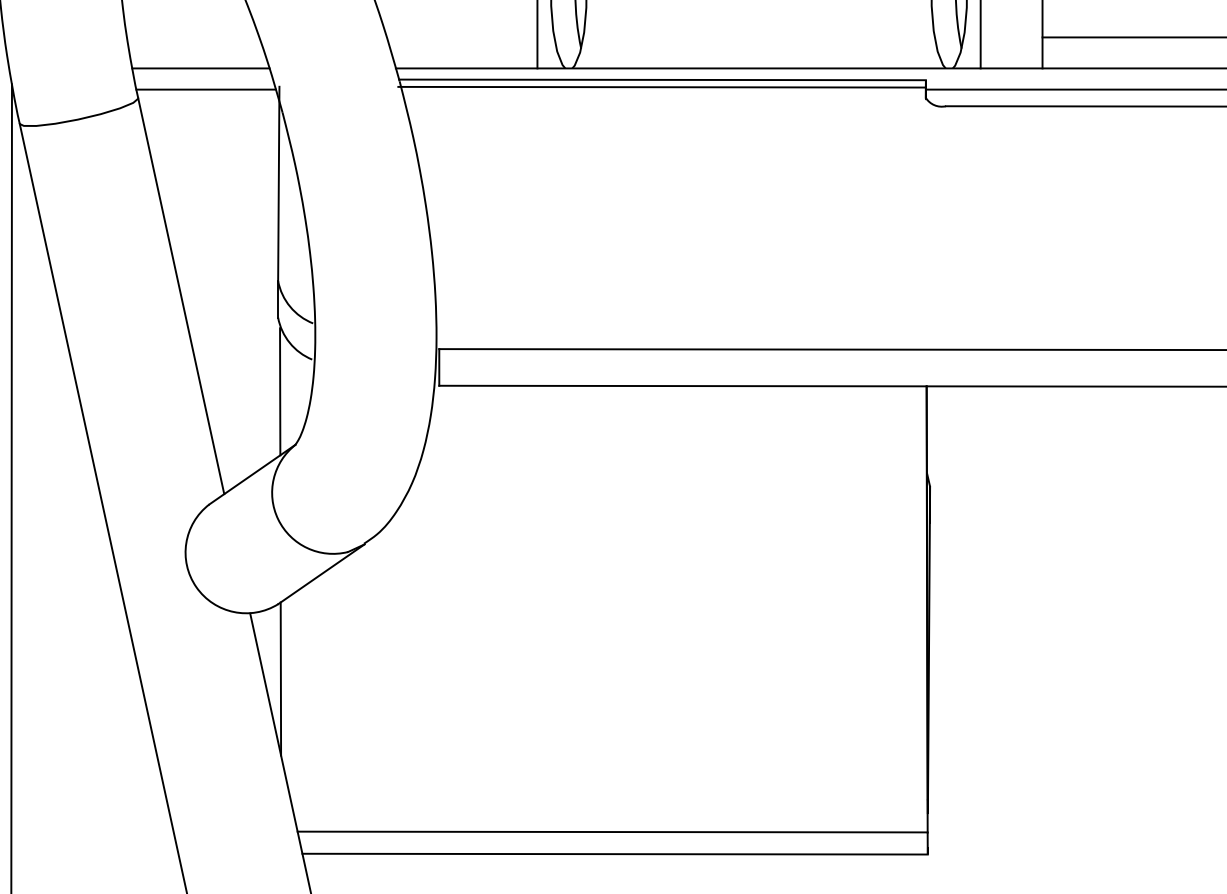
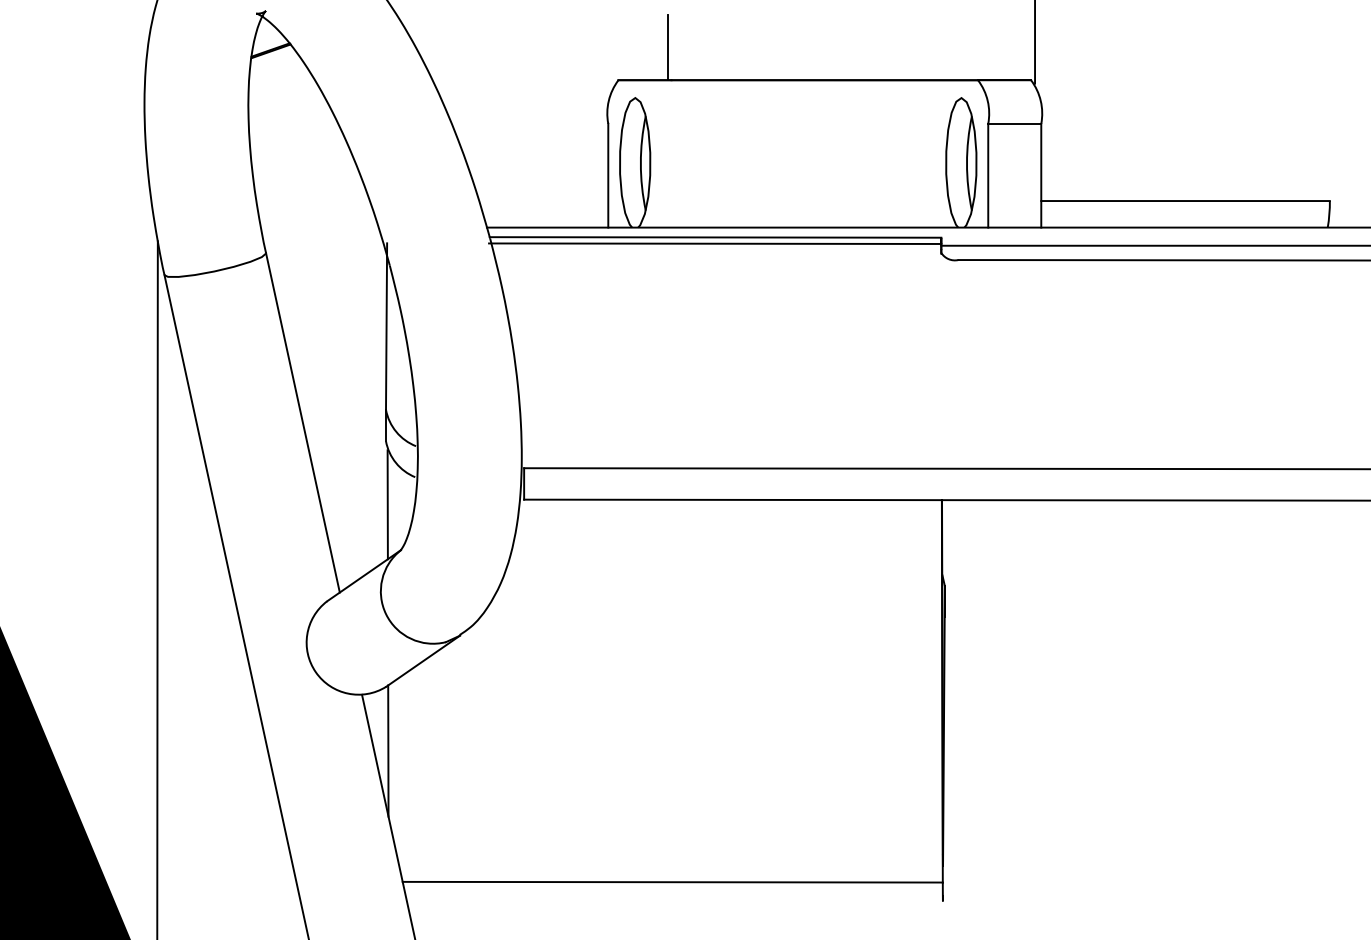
line: (200, 68) -> (319, 227), removed
line: (206, 89) -> (324, 245), removed
line: (614, 853) -> (674, 900), removed

